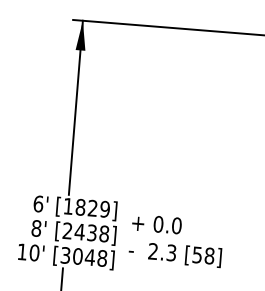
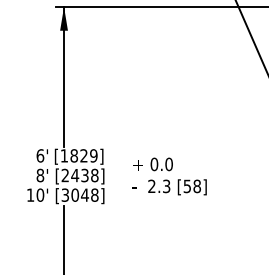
text: (176, 240) -> (169, 176), moved

